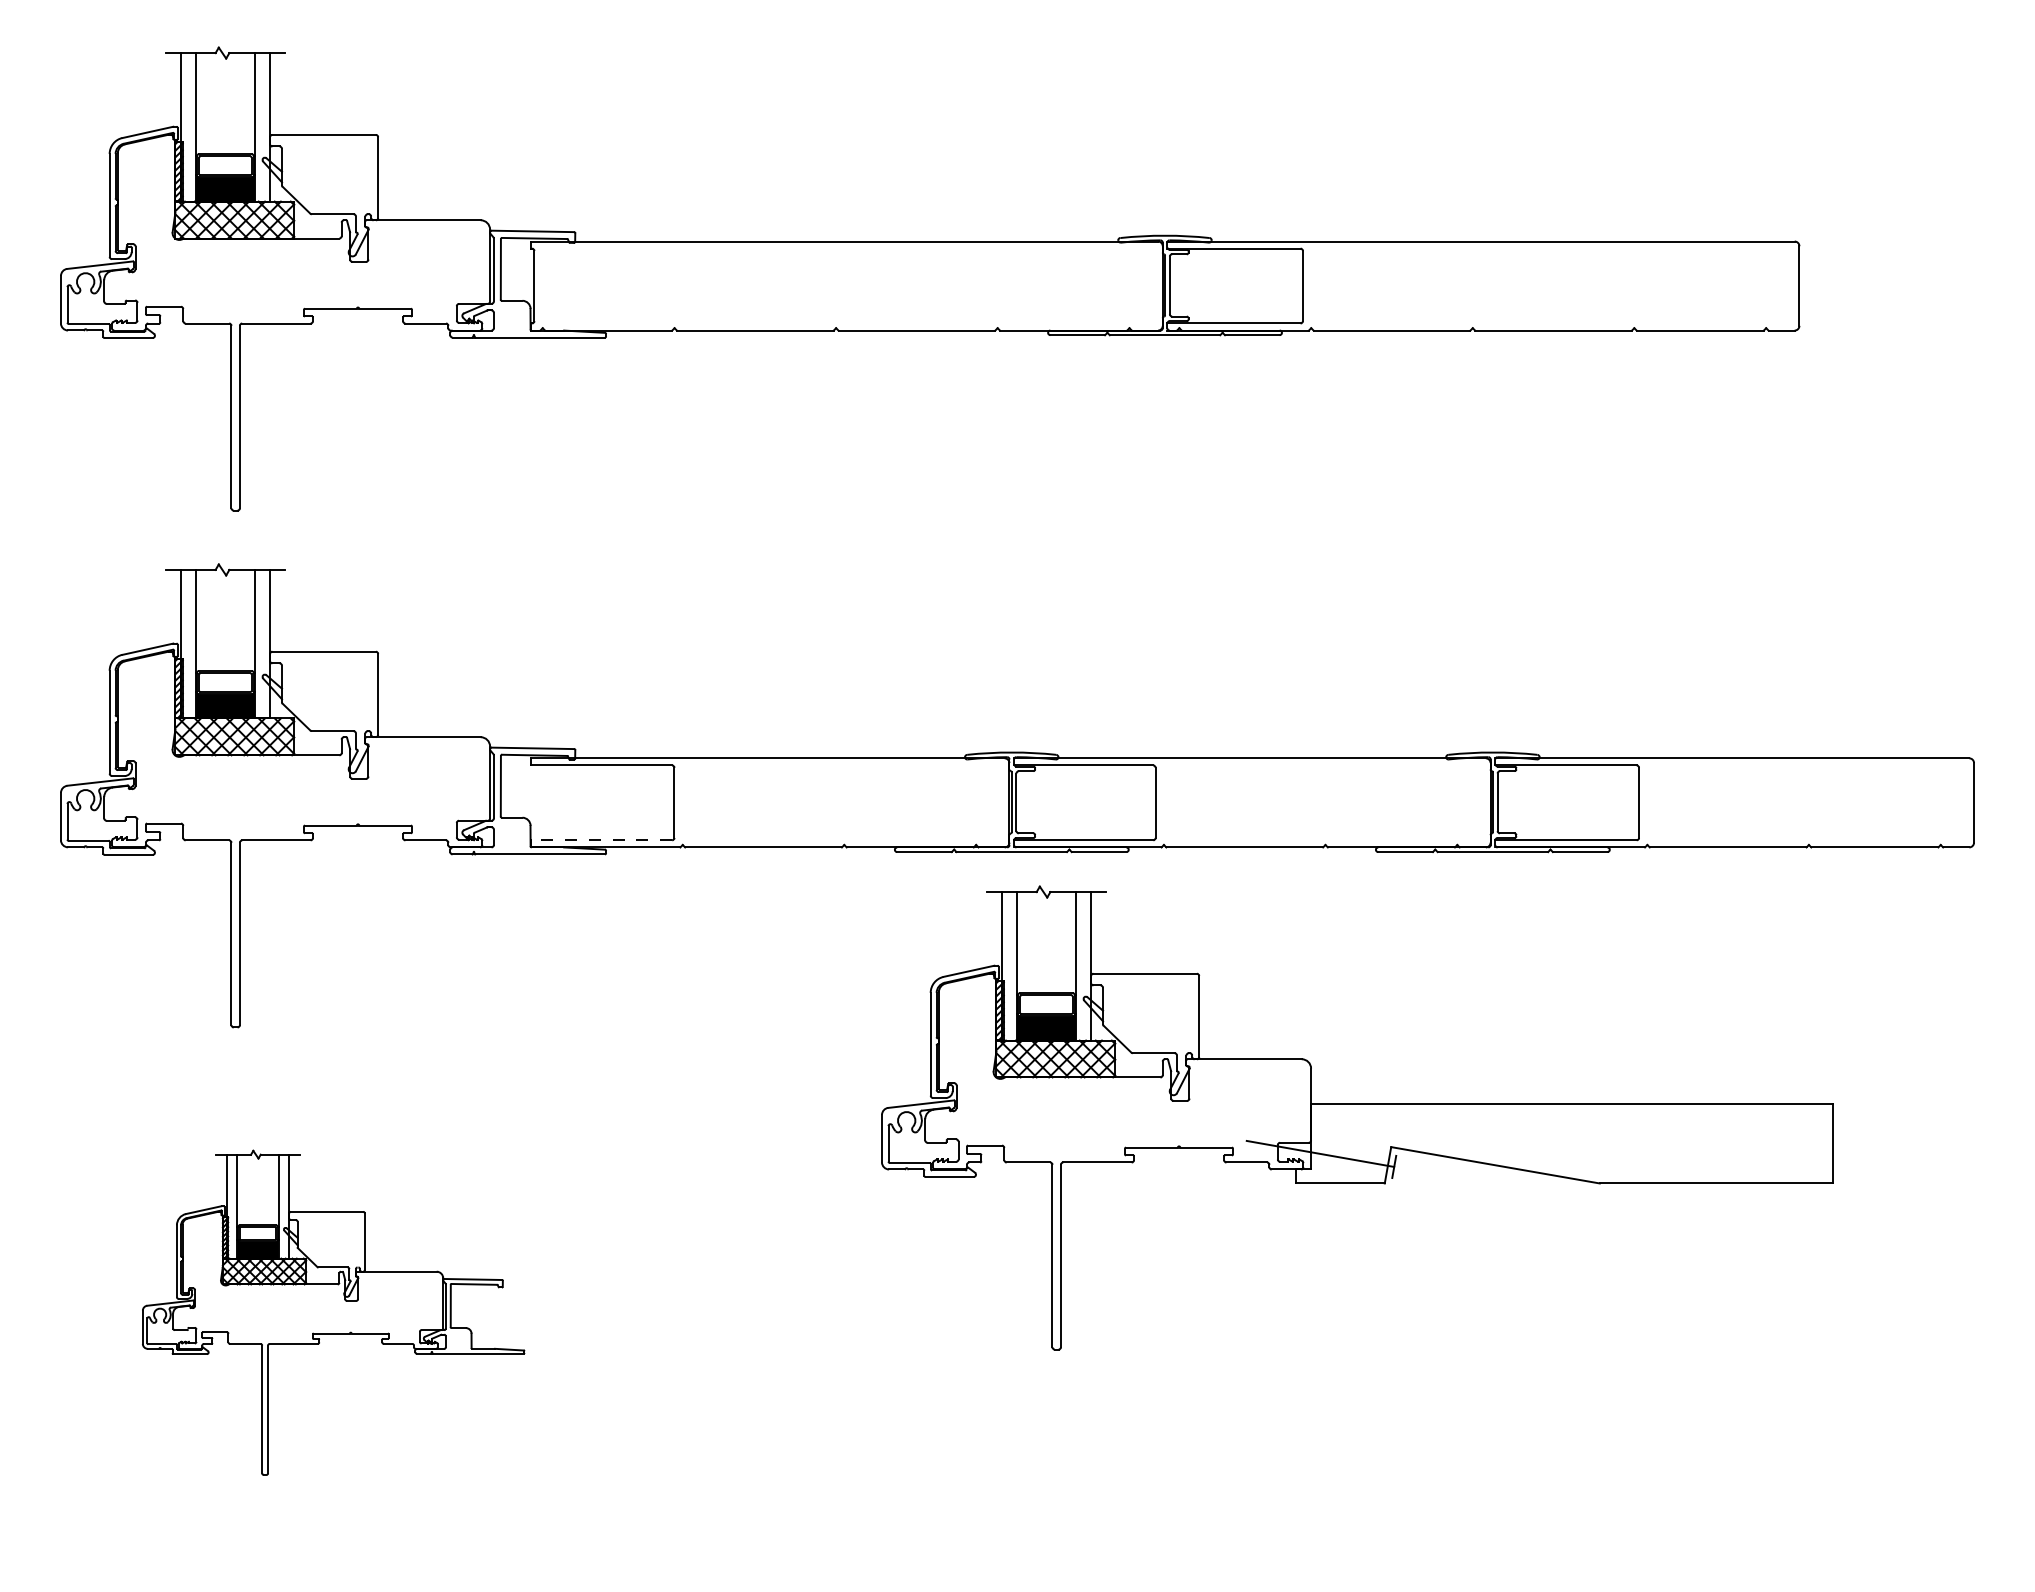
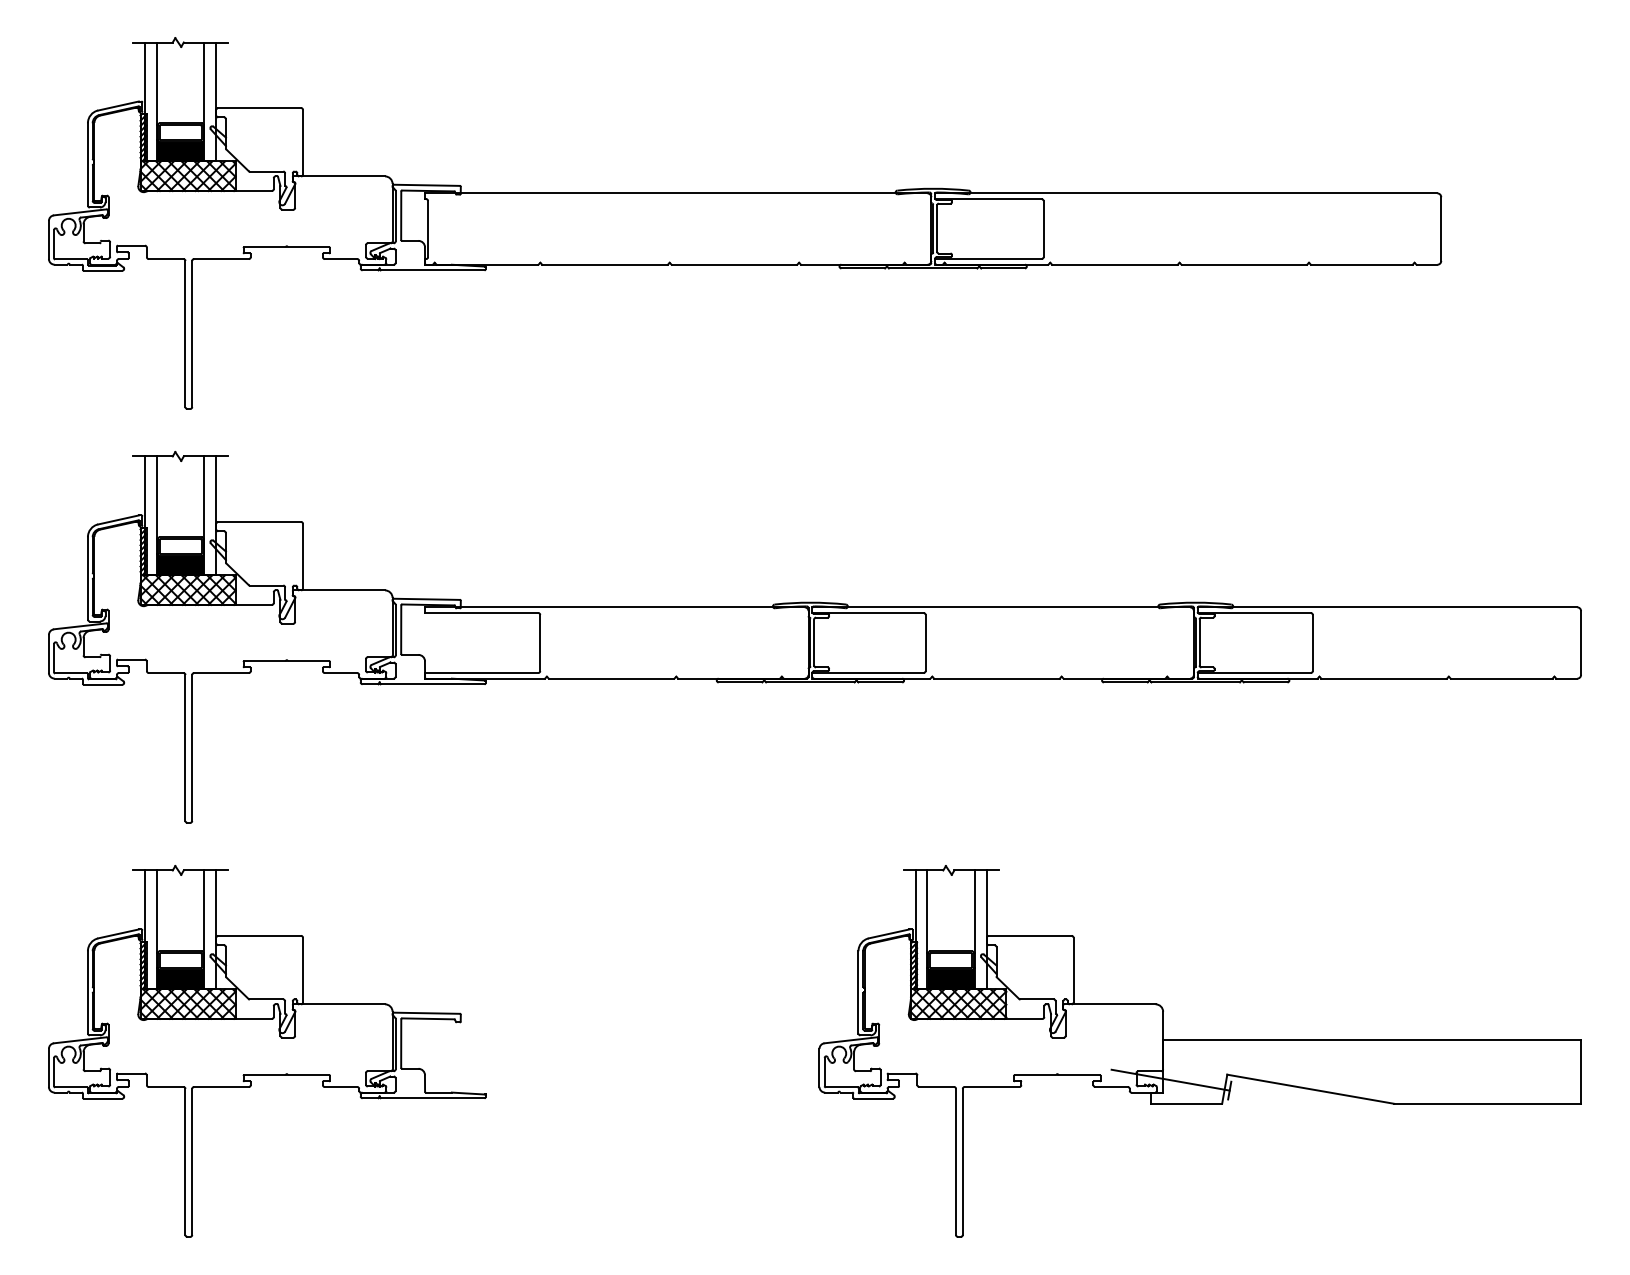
line: (601, 839) -> (481, 672), dashed -> solid
part: (1356, 1118) -> (1199, 1051), moved
part: (333, 1312) -> (267, 1051), size x1.43

